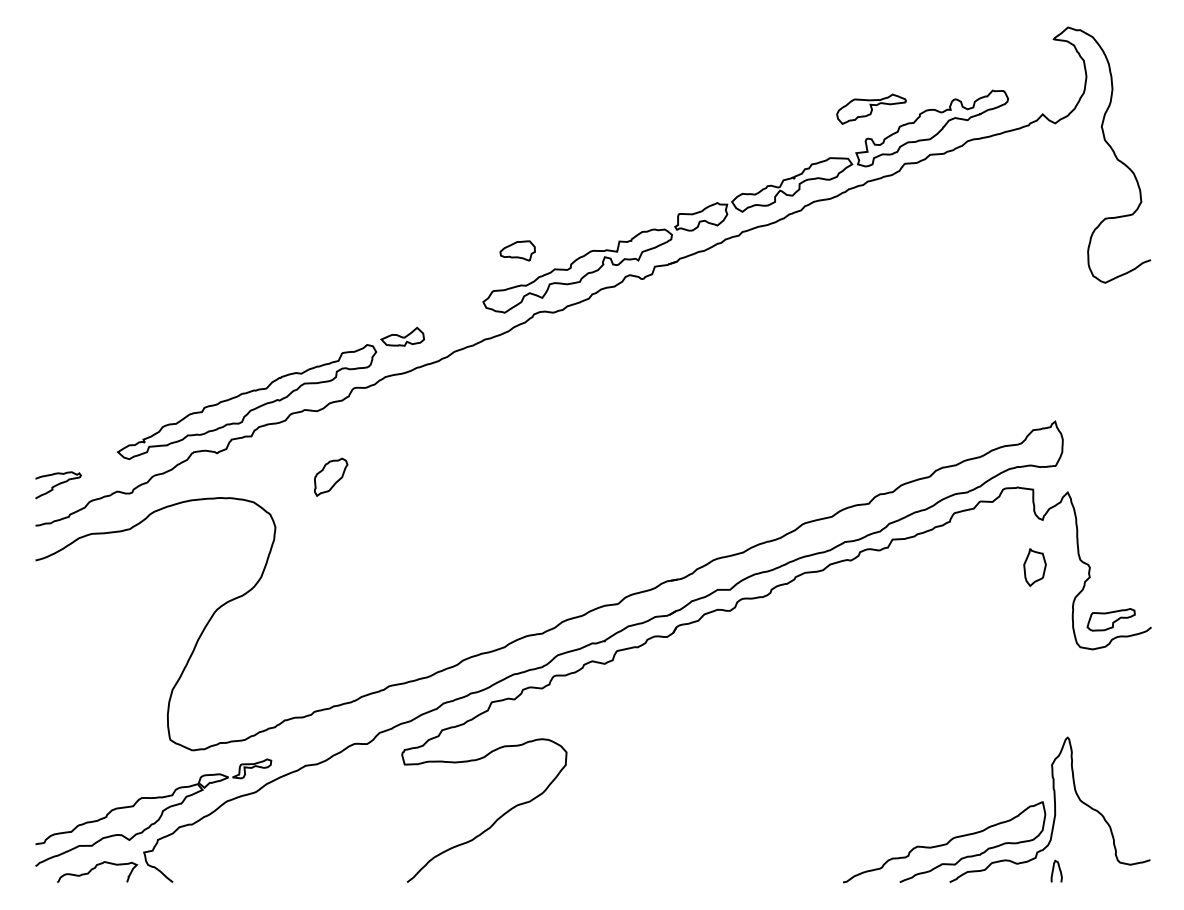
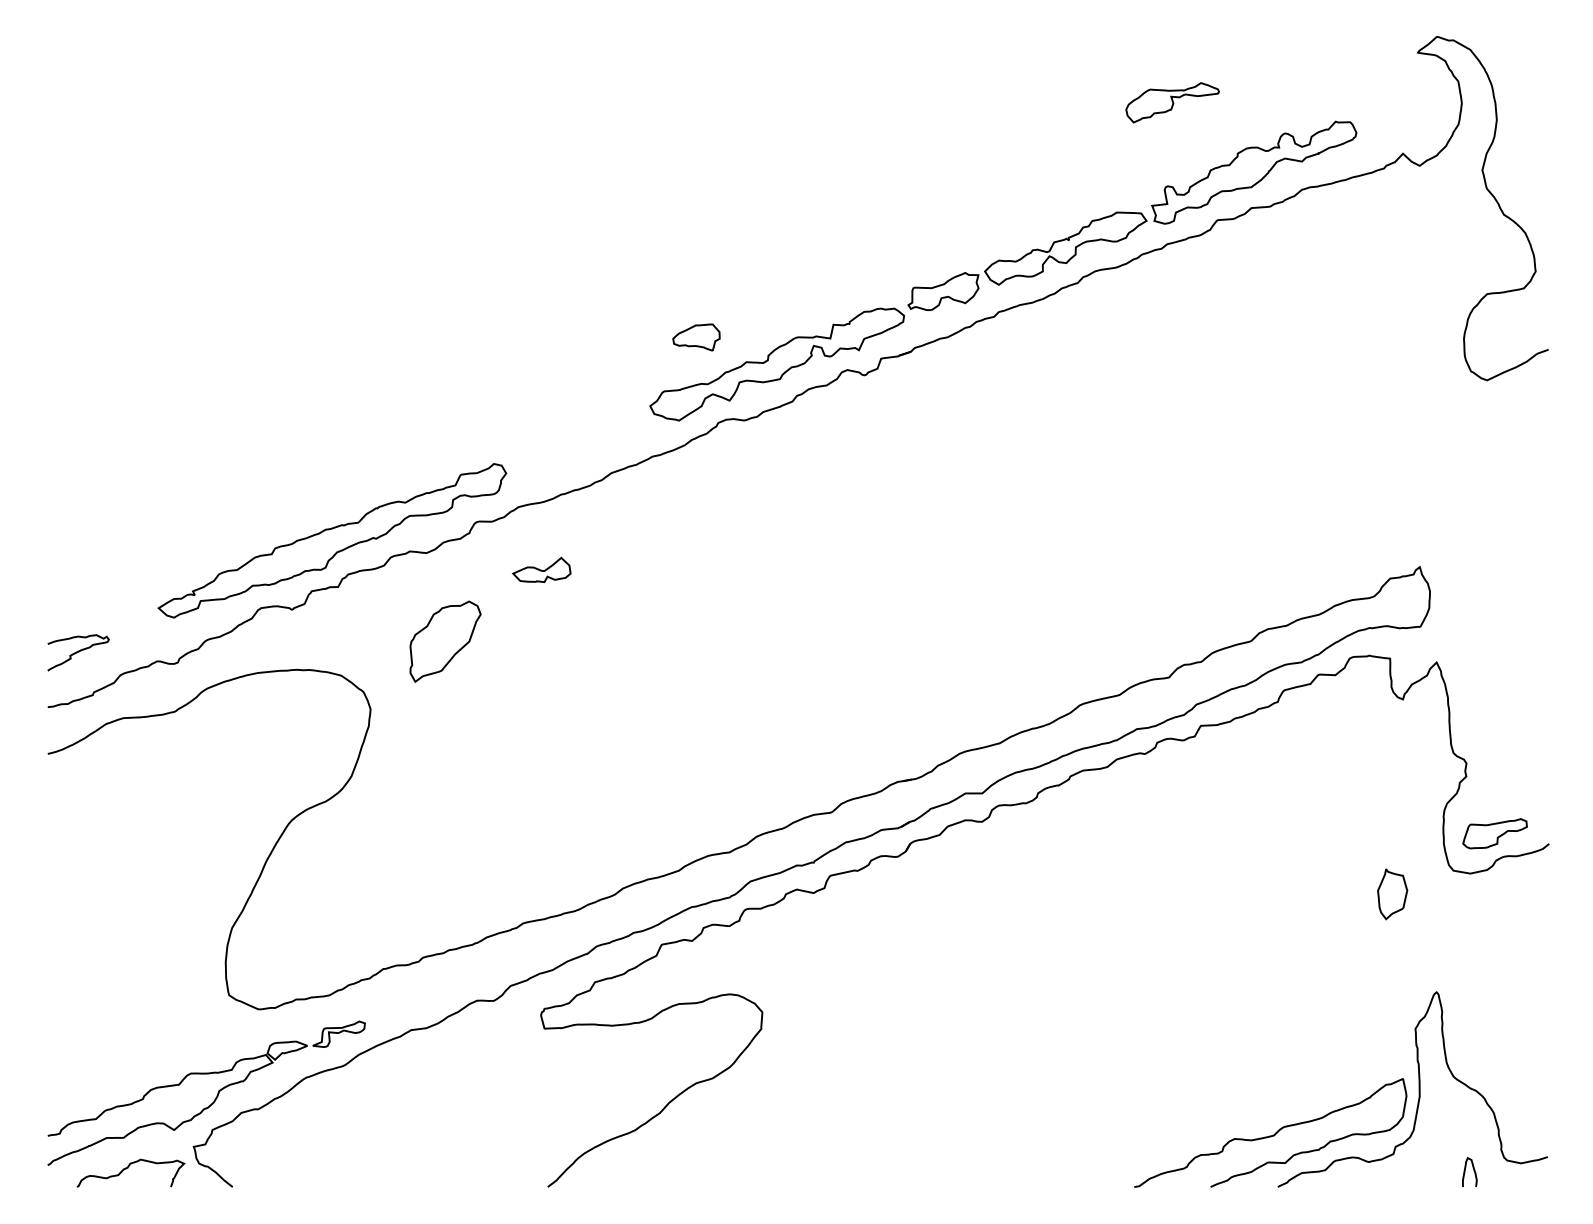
part: (871, 109) -> (1172, 102), moved
part: (402, 336) -> (541, 569), moved
part: (331, 477) -> (445, 642), size x1.6
part: (1034, 567) -> (1392, 894), moved
curve: (1053, 871) -> (1465, 1172), moved

